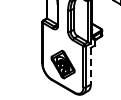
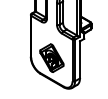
line: (90, 66) -> (79, 60), dashed -> solid

